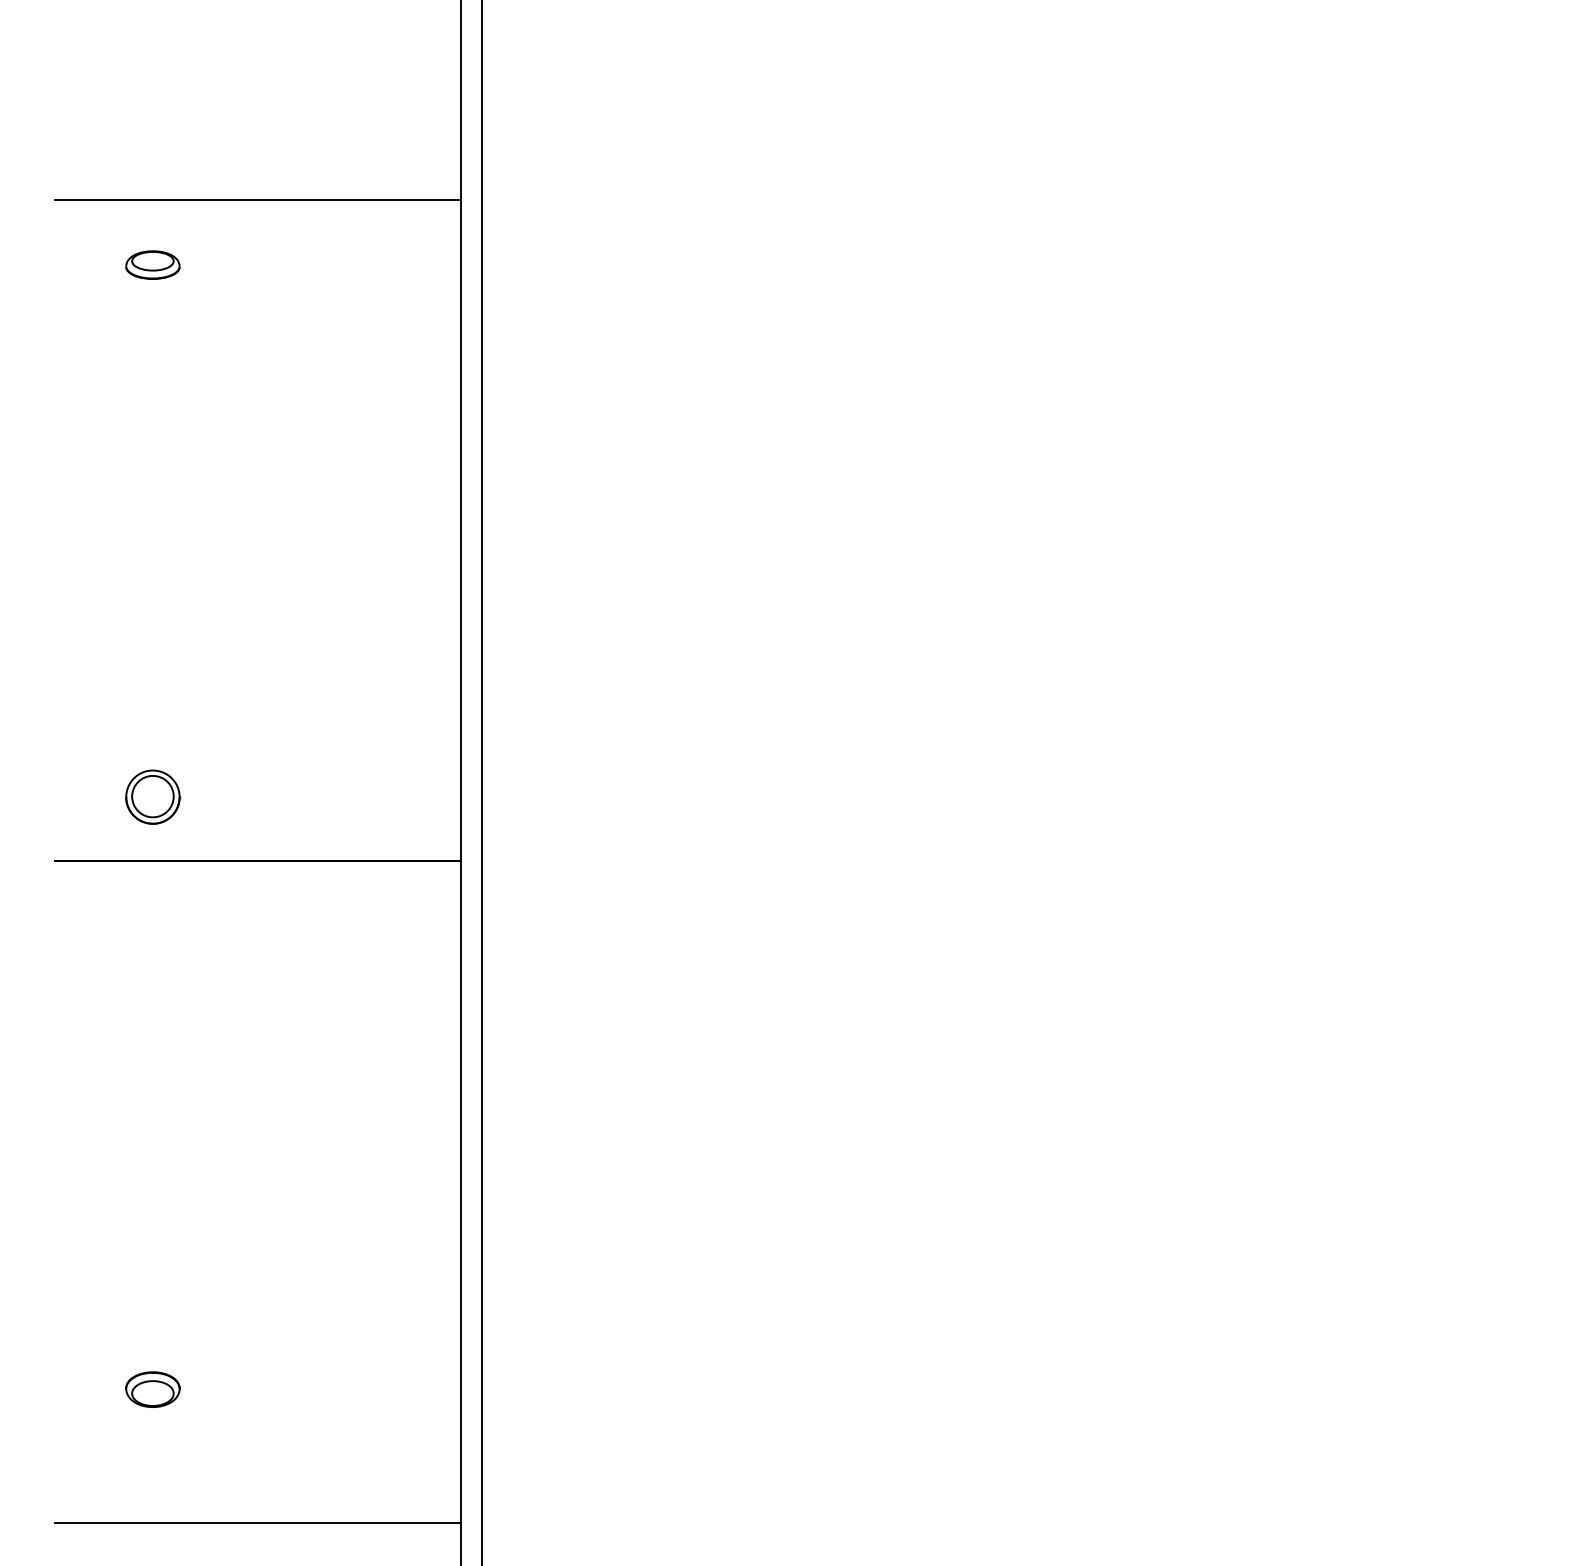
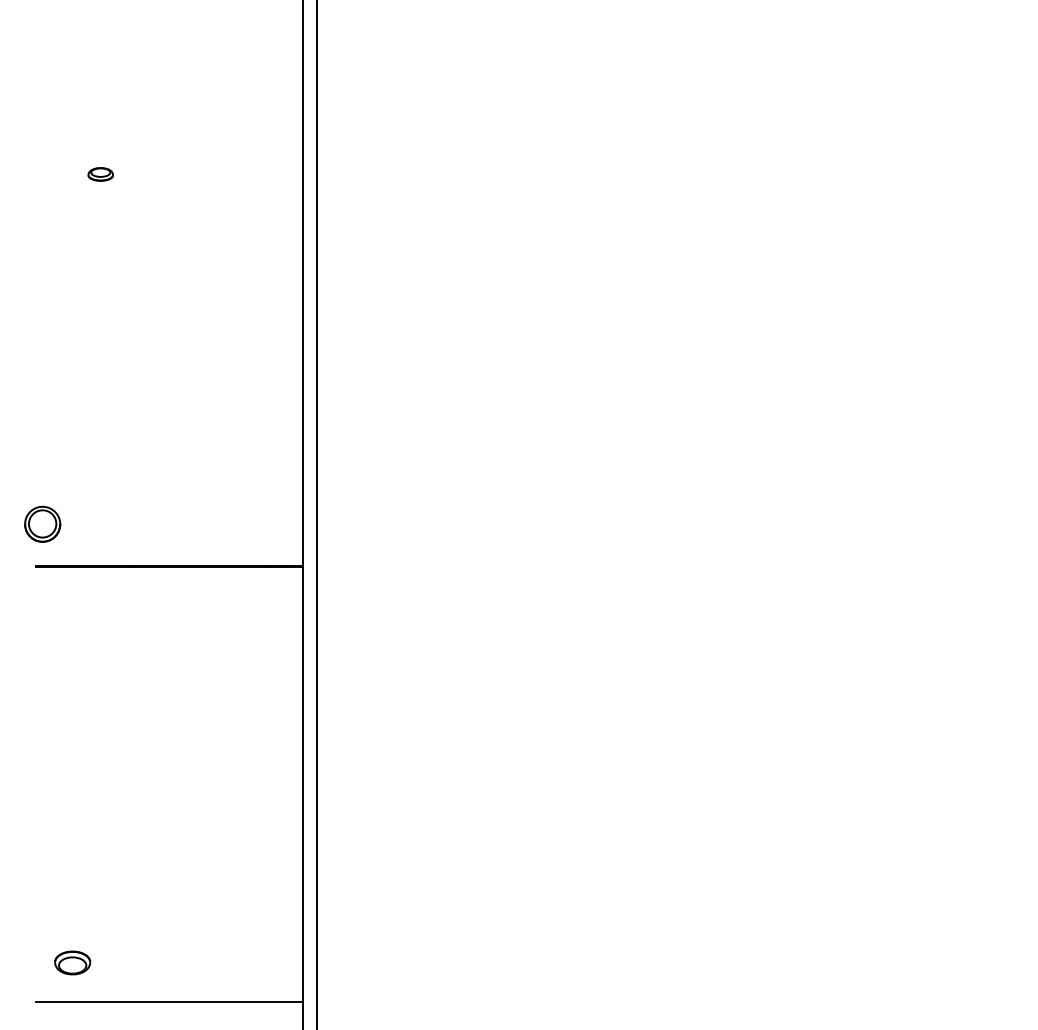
line: (257, 199) -> (169, 131), removed
part: (152, 265) -> (100, 174), size x0.7
part: (152, 795) -> (42, 523), moved
part: (152, 1388) -> (72, 962), moved

